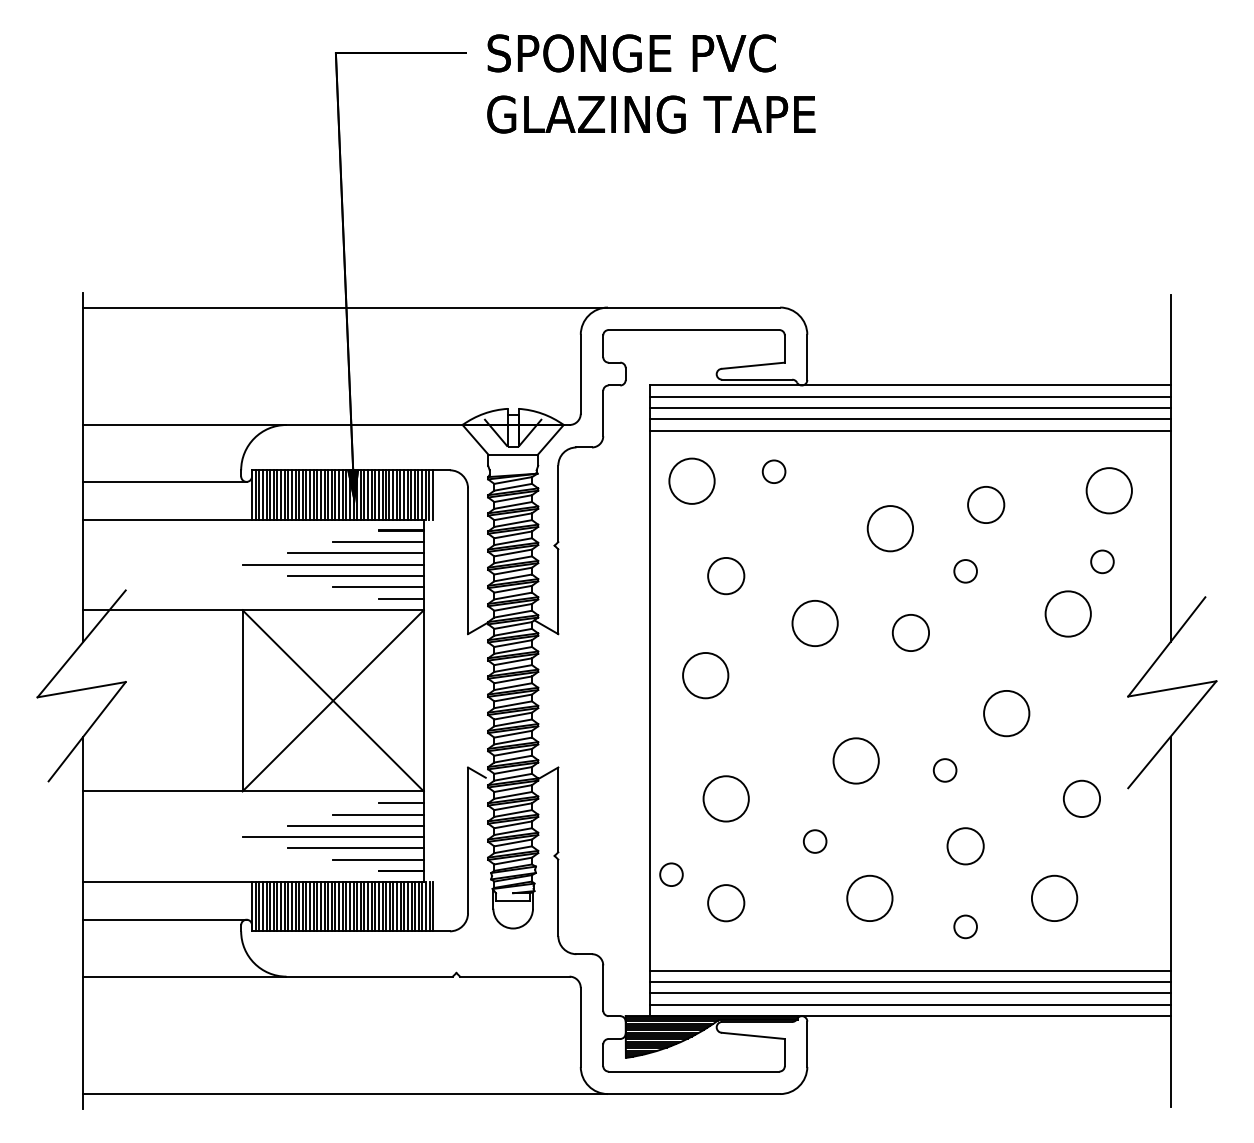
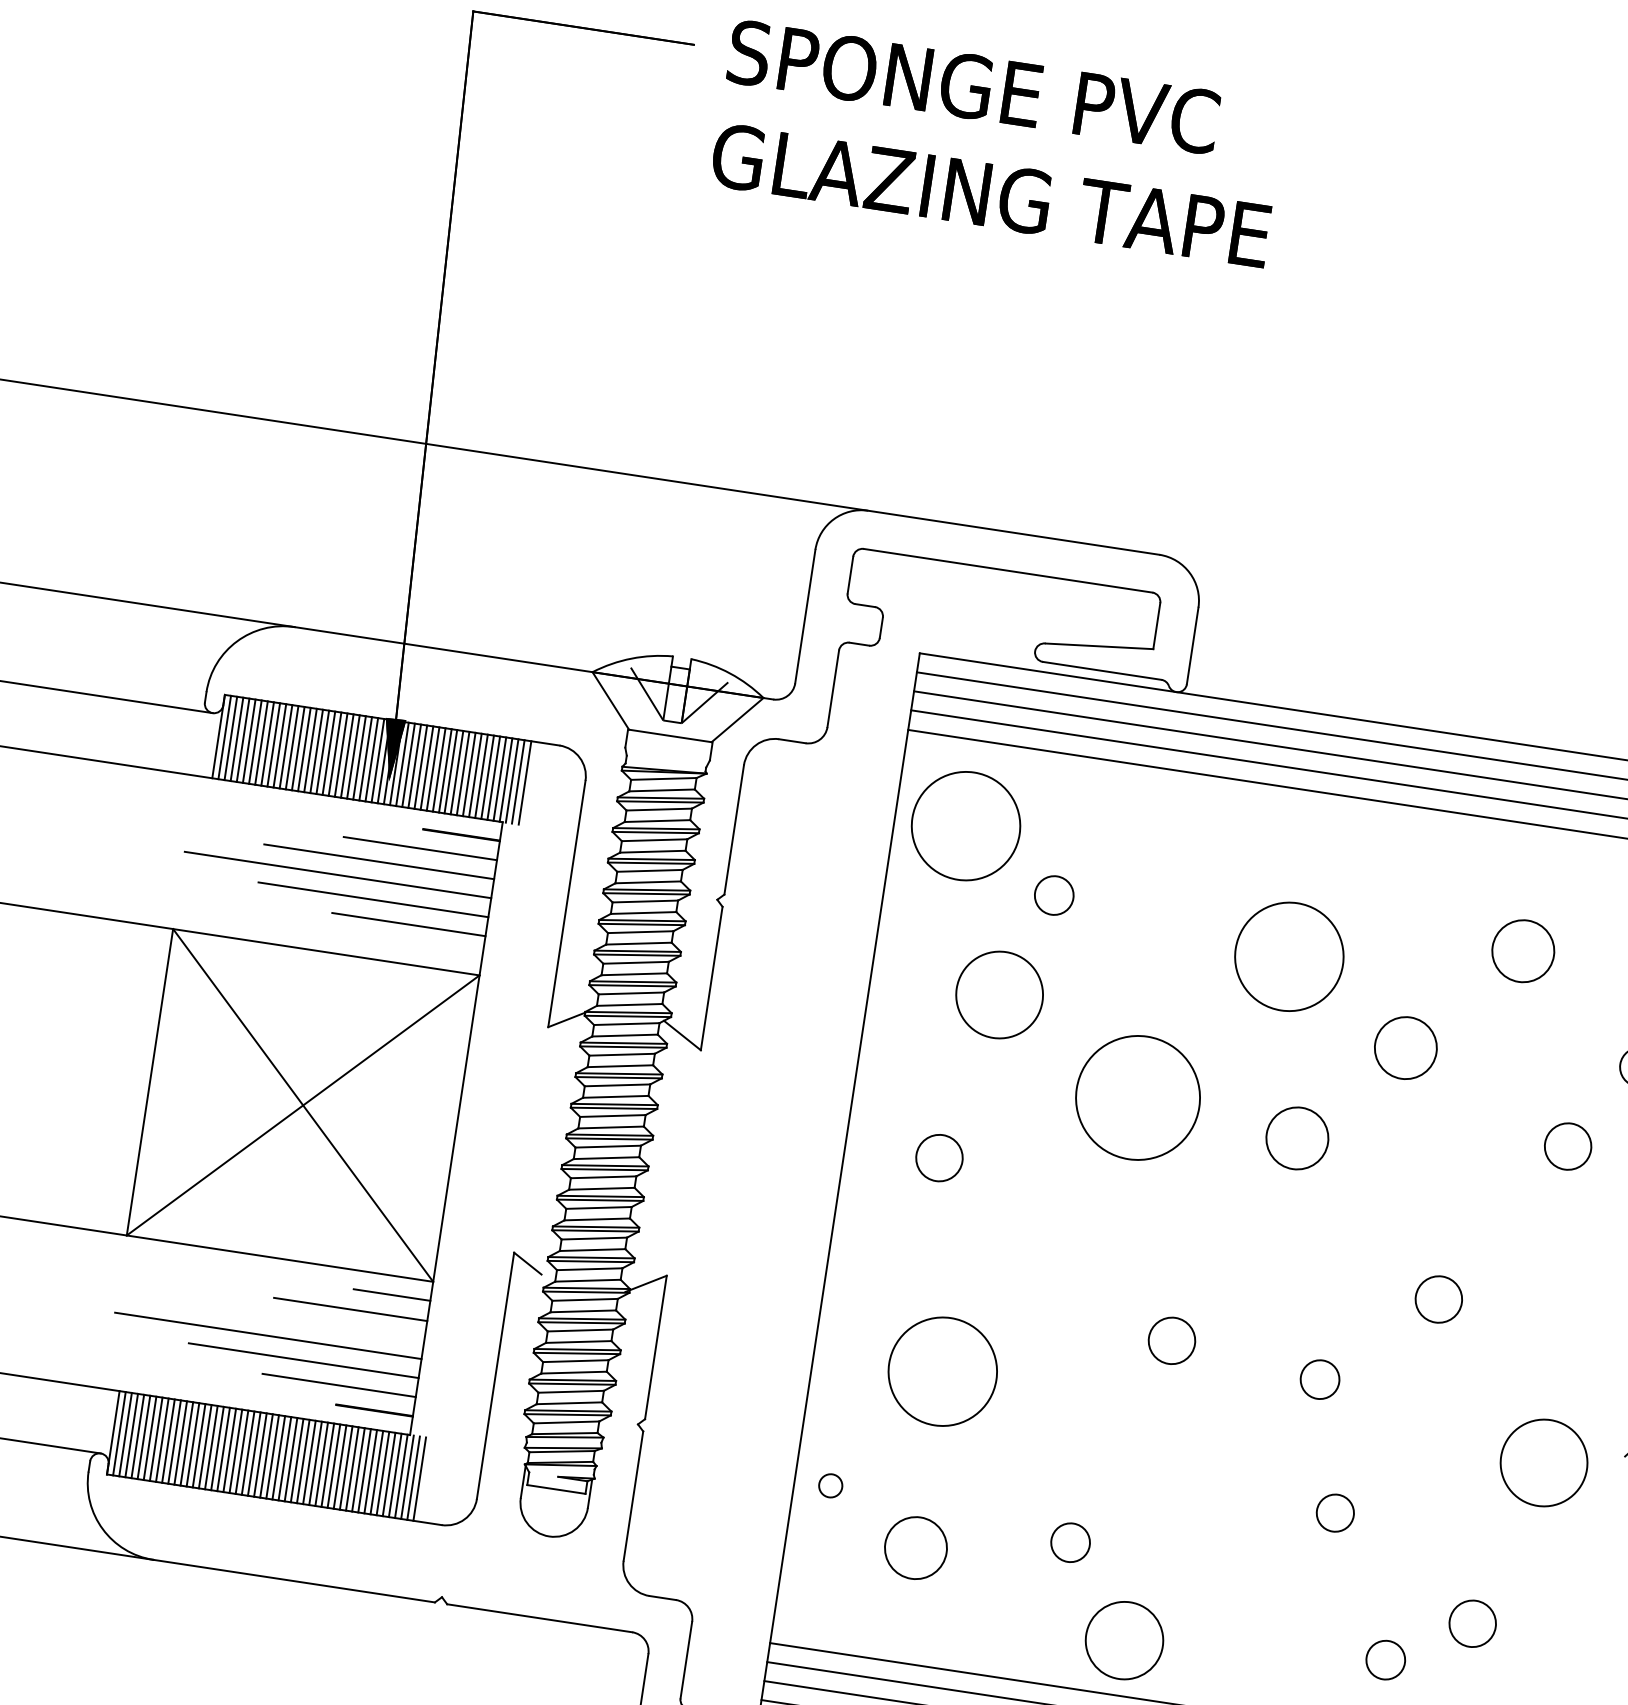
circle: (773, 471) -> (1053, 894), moved
circle: (691, 480) -> (965, 824), size x1.4
circle: (986, 504) -> (1523, 950), moved
circle: (890, 528) -> (1289, 956), size x1.4
circle: (965, 571) -> (1405, 1048), size x1.6
circle: (726, 575) -> (1000, 994), size x1.4
line: (400, 598) -> (443, 949), removed
circle: (1067, 613) -> (1567, 1145), size x0.6
circle: (814, 623) -> (1136, 1097), size x1.6
circle: (705, 675) -> (939, 1157), size x0.6
circle: (1006, 713) -> (1438, 1299), size x0.6
circle: (855, 760) -> (1171, 1339), size x0.6
circle: (725, 798) -> (941, 1370), size x1.4
circle: (1081, 798) -> (1543, 1461), size x1.4
line: (355, 825) -> (309, 1321), removed
circle: (815, 841) -> (1071, 1542), moved
circle: (965, 846) -> (1335, 1513), size x0.6
circle: (671, 874) -> (830, 1485), size x0.6
circle: (869, 897) -> (1124, 1638), moved
circle: (1054, 897) -> (1472, 1622), size x0.6
circle: (965, 926) -> (1385, 1659), moved

